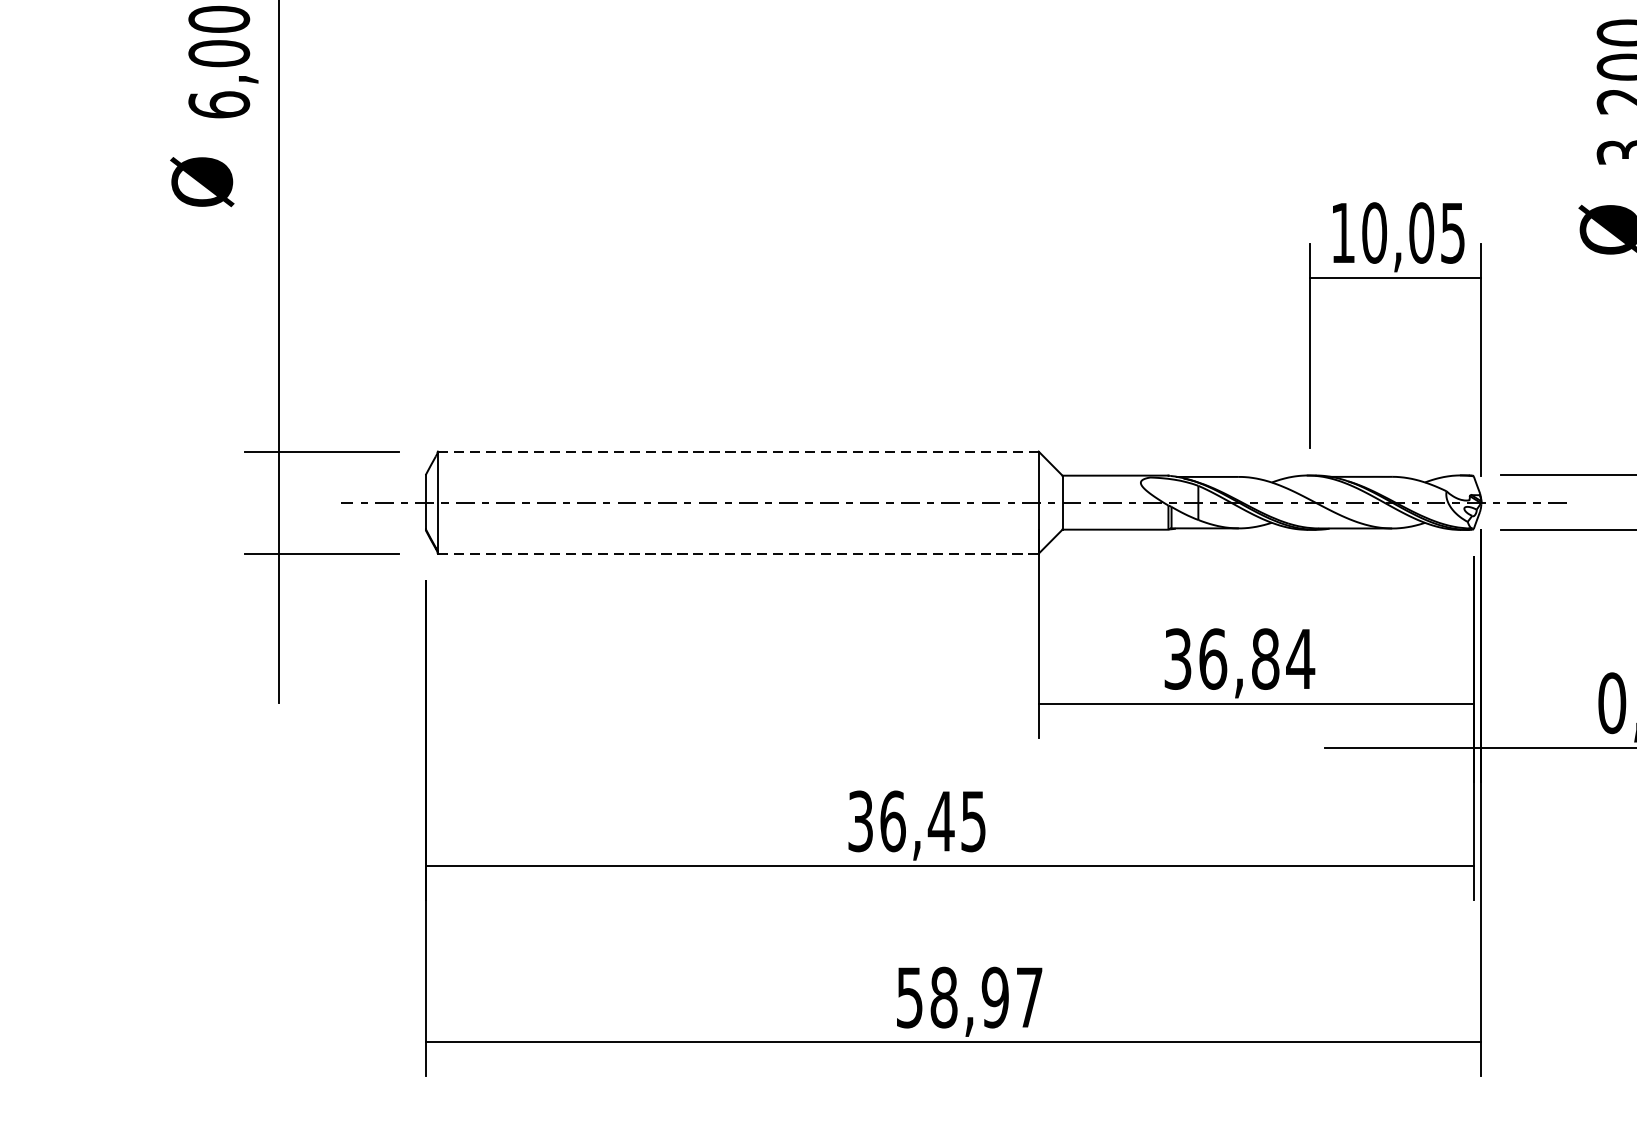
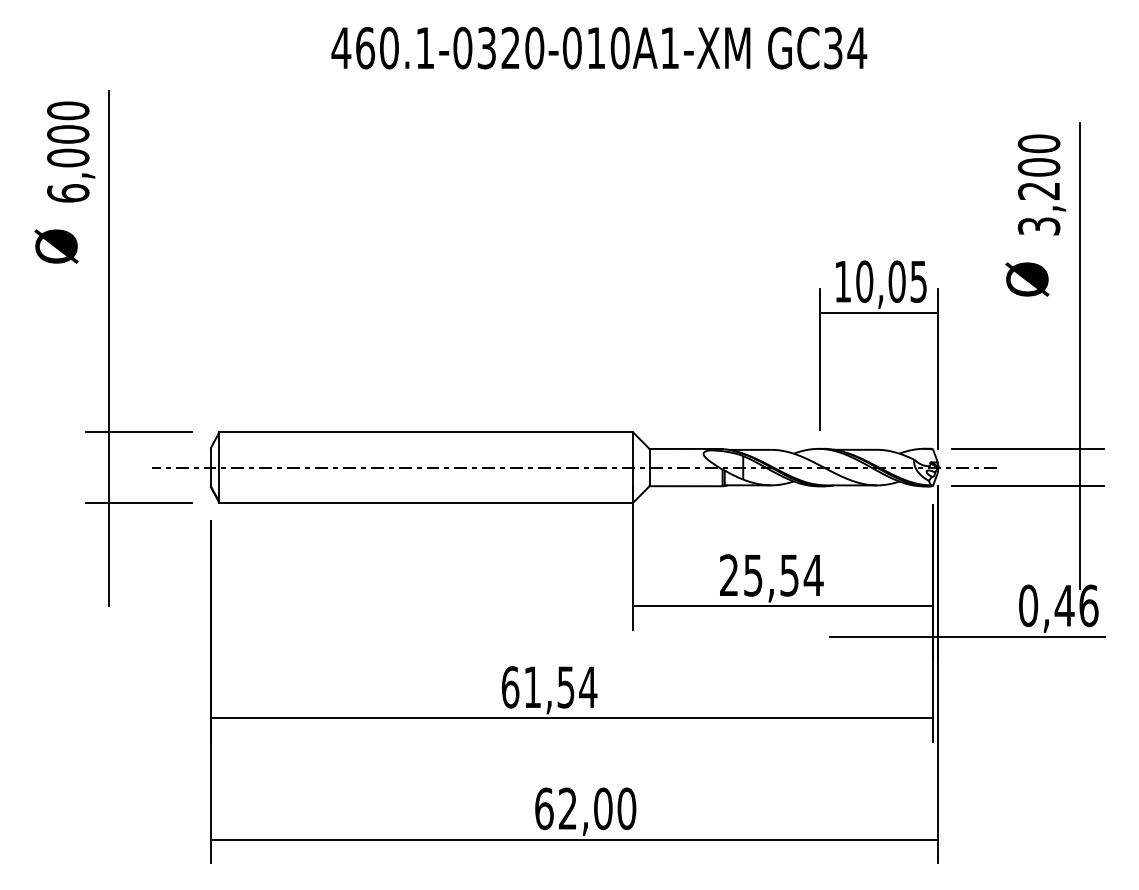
line: (737, 451) -> (425, 432), dashed -> solid
line: (738, 553) -> (426, 502), dashed -> solid
text: (1221, 659) -> (759, 575), 36,84 -> 25,54
text: (917, 821) -> (549, 687), 36,45 -> 61,54
text: (969, 997) -> (585, 808), 58,97 -> 62,00

